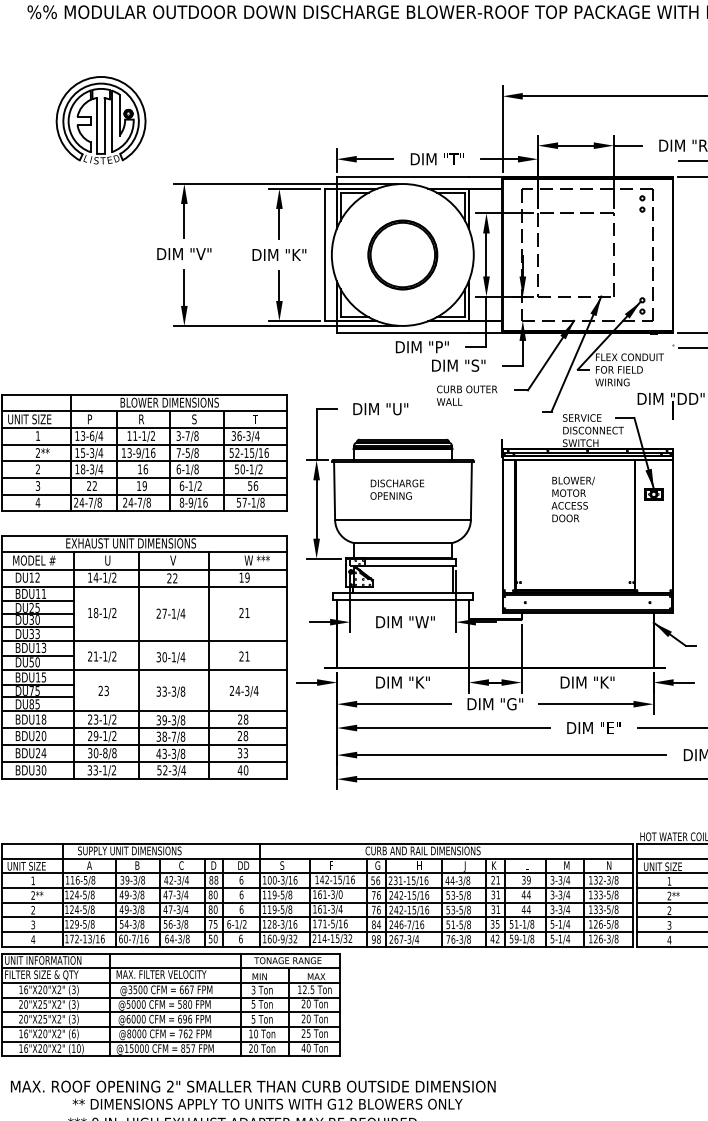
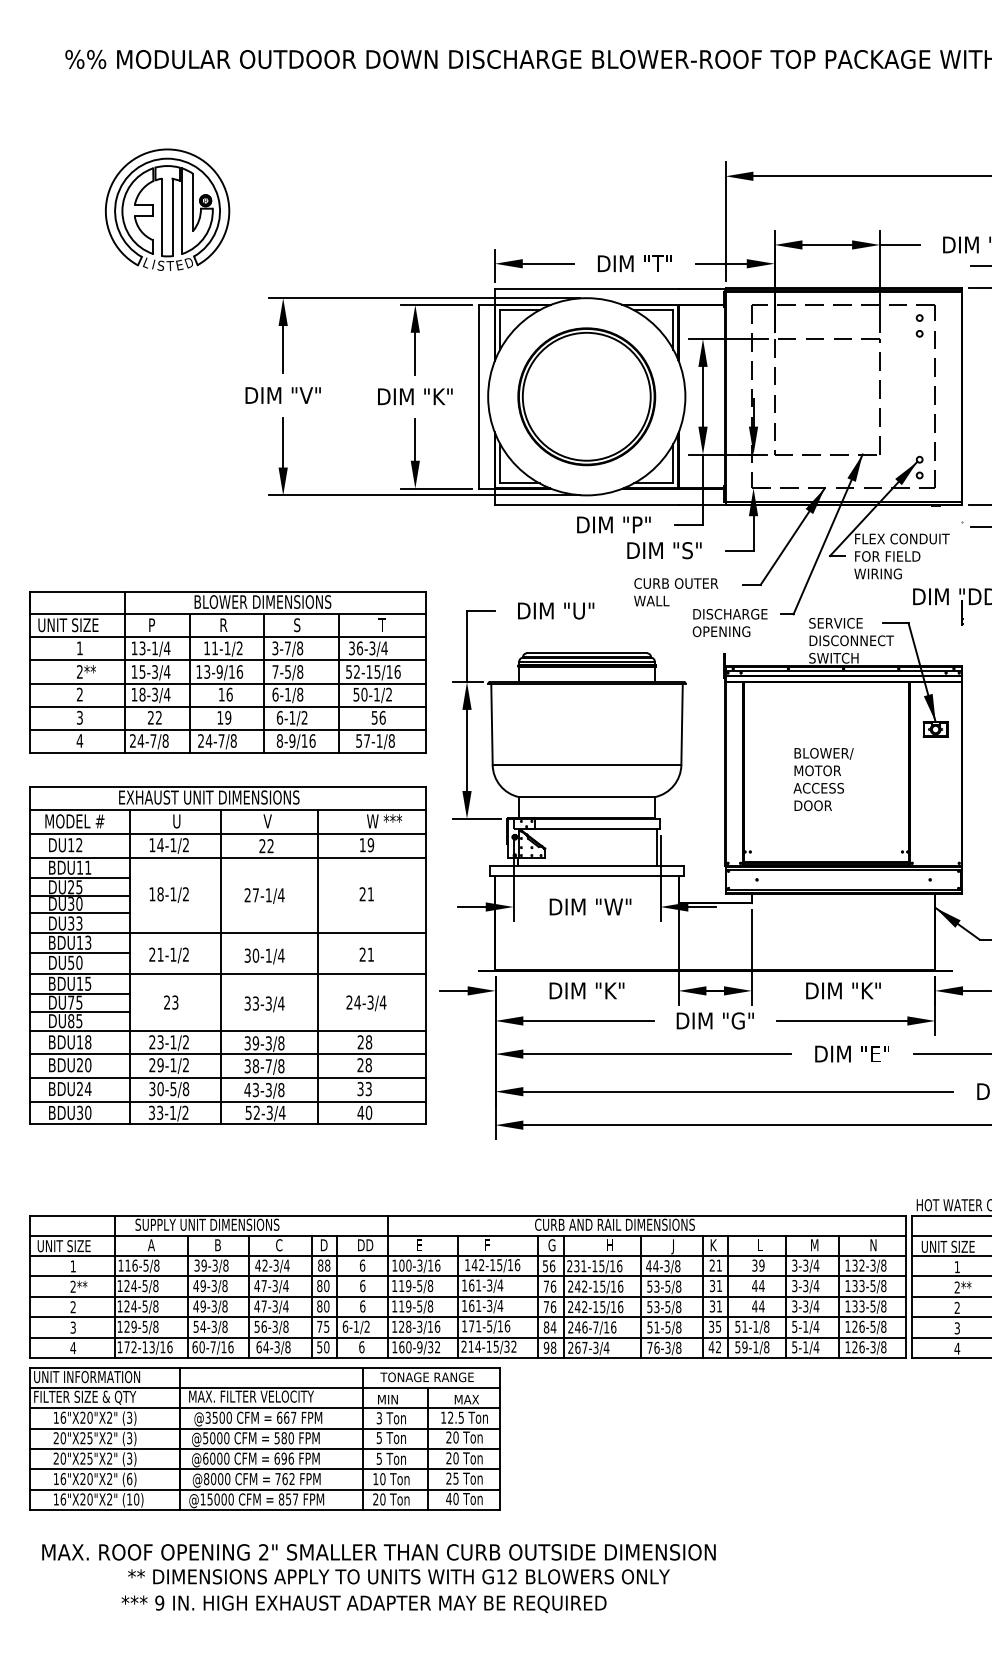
part: (402, 254) -> (586, 396), size x1.43
text: (92, 436) -> (155, 648), 13-6/4 -> 13-1/4
text: (396, 490) -> (729, 623), moved
text: (573, 499) -> (823, 779), moved
text: (183, 691) -> (281, 1003), 33-3/8 -> 33-3/4
text: (105, 752) -> (173, 1088), 30-8/8 -> 30-5/8
text: (282, 865) -> (419, 1245), S -> E
text: (340, 894) -> (500, 1285), 161-3/0 -> 161-3/4

